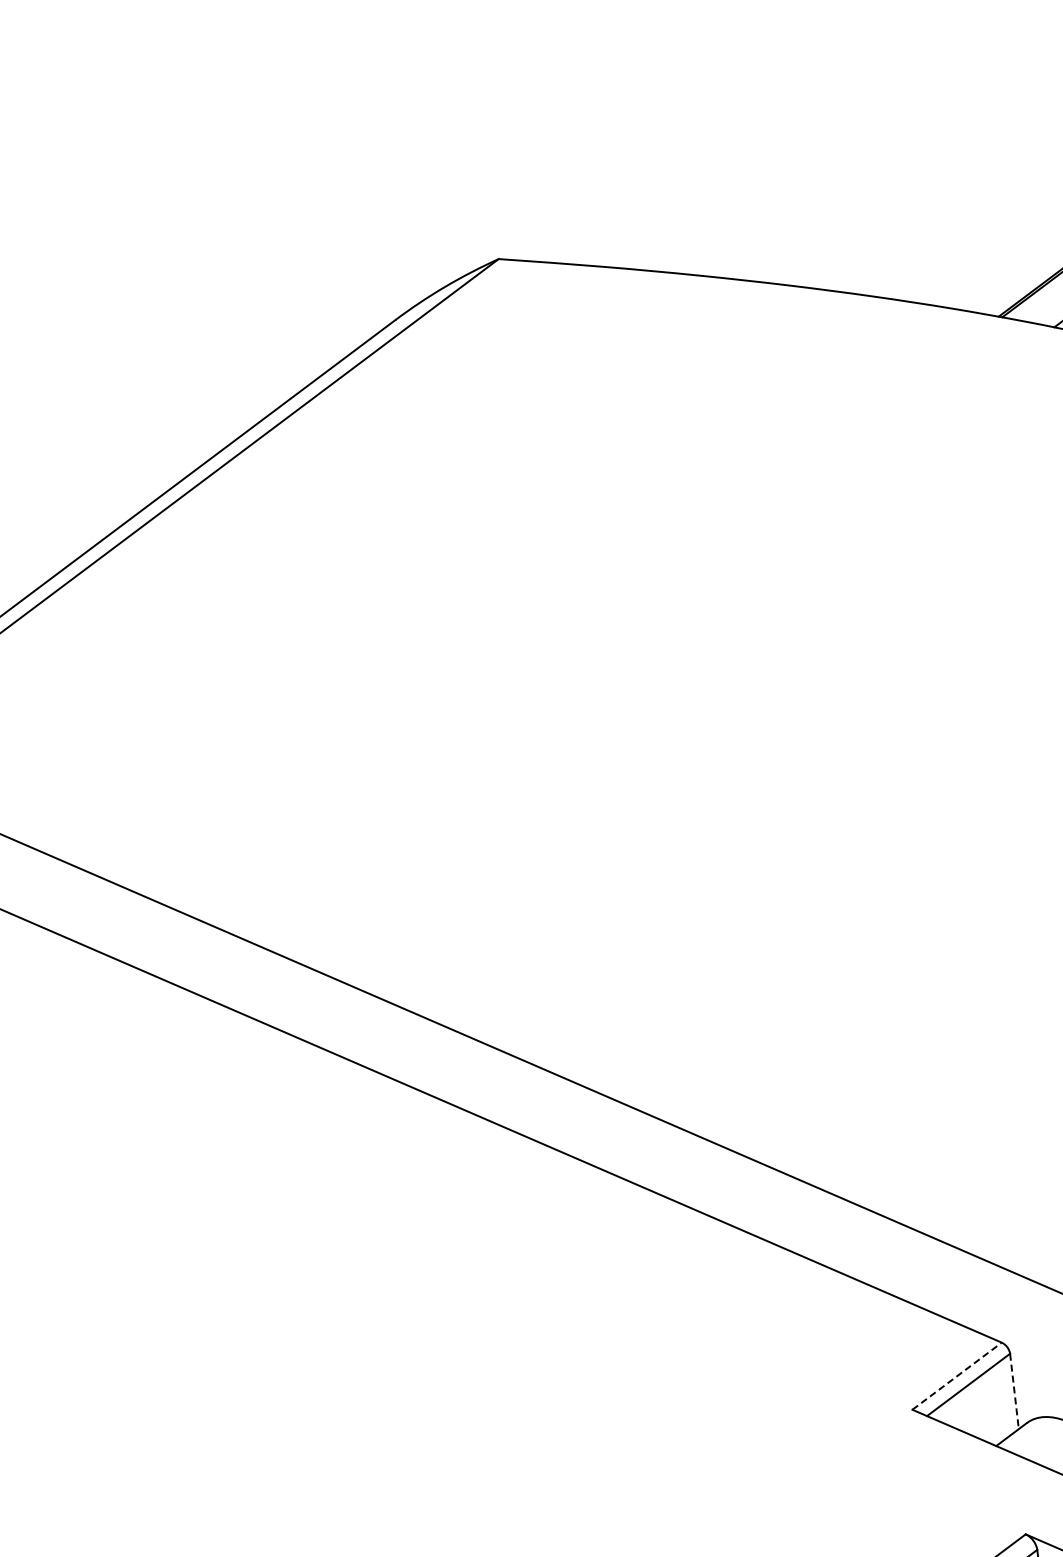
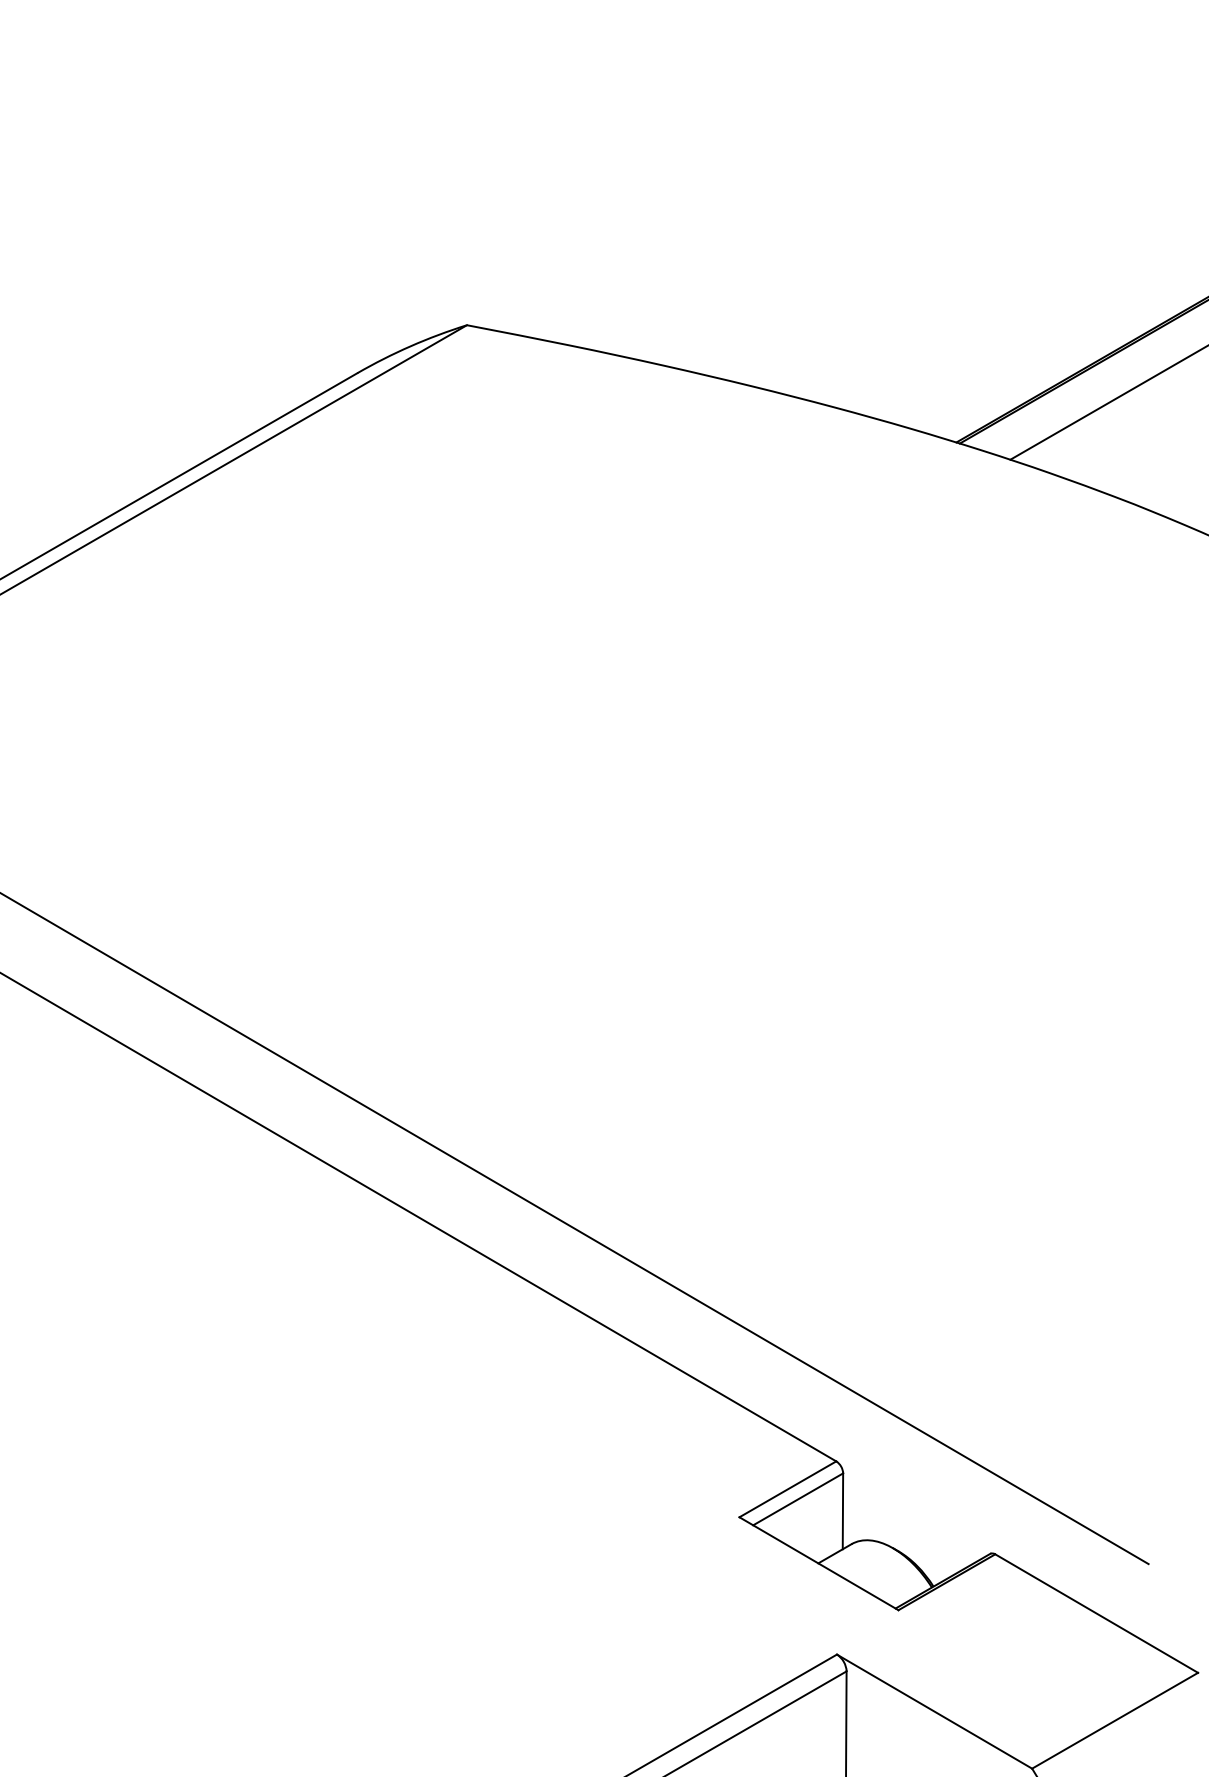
line: (956, 1376) -> (787, 1489), dashed -> solid
line: (1014, 1391) -> (842, 1511), dashed -> solid

